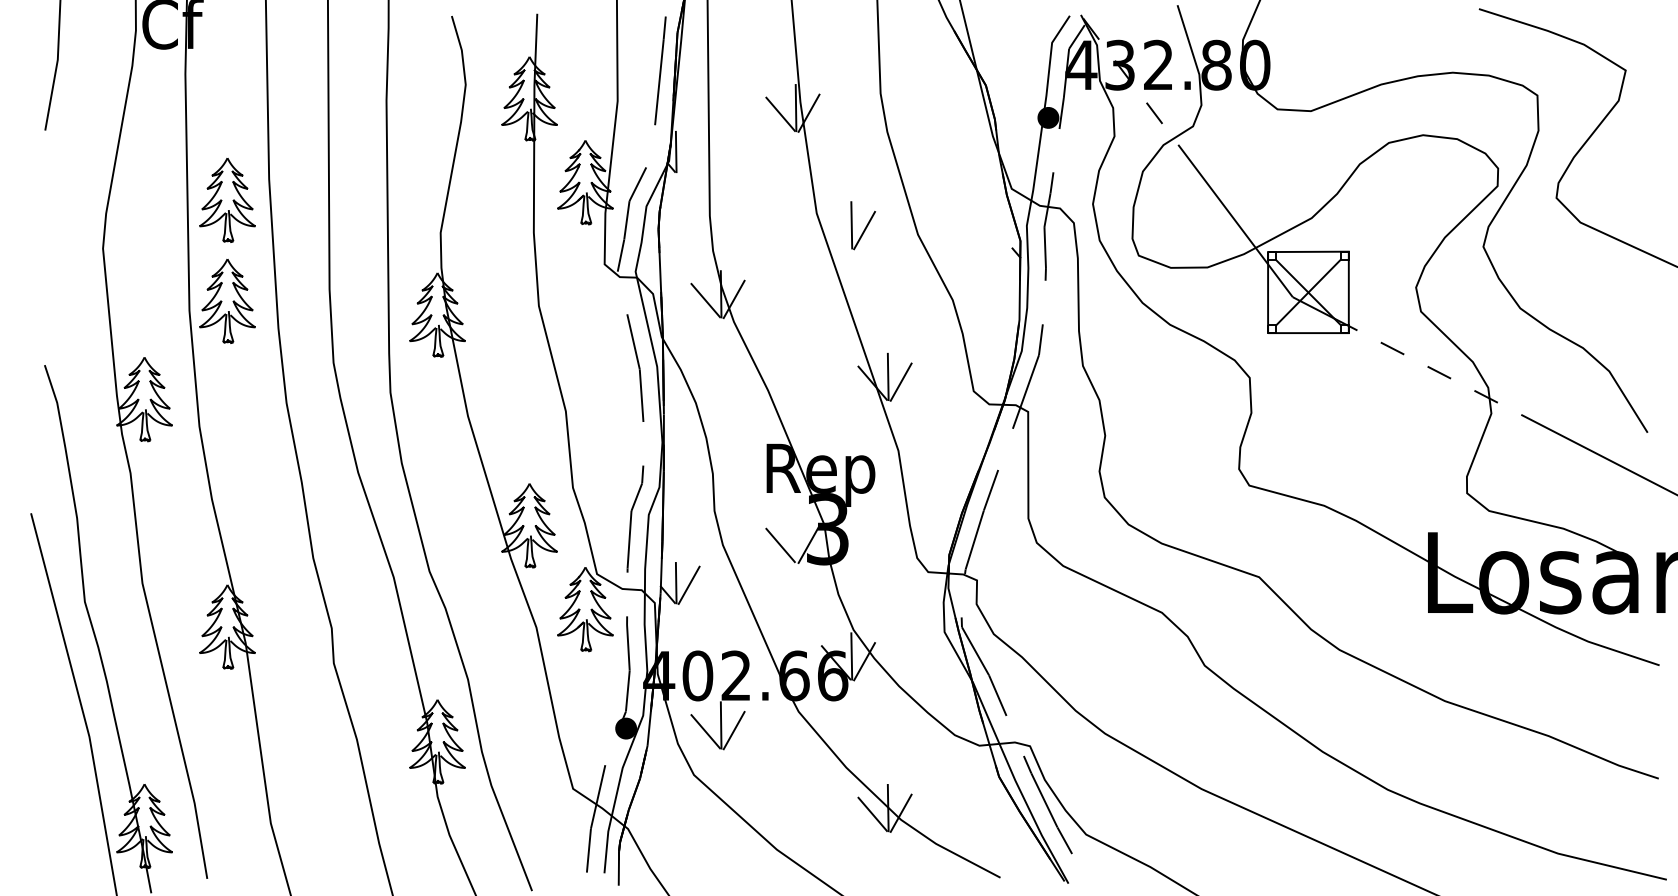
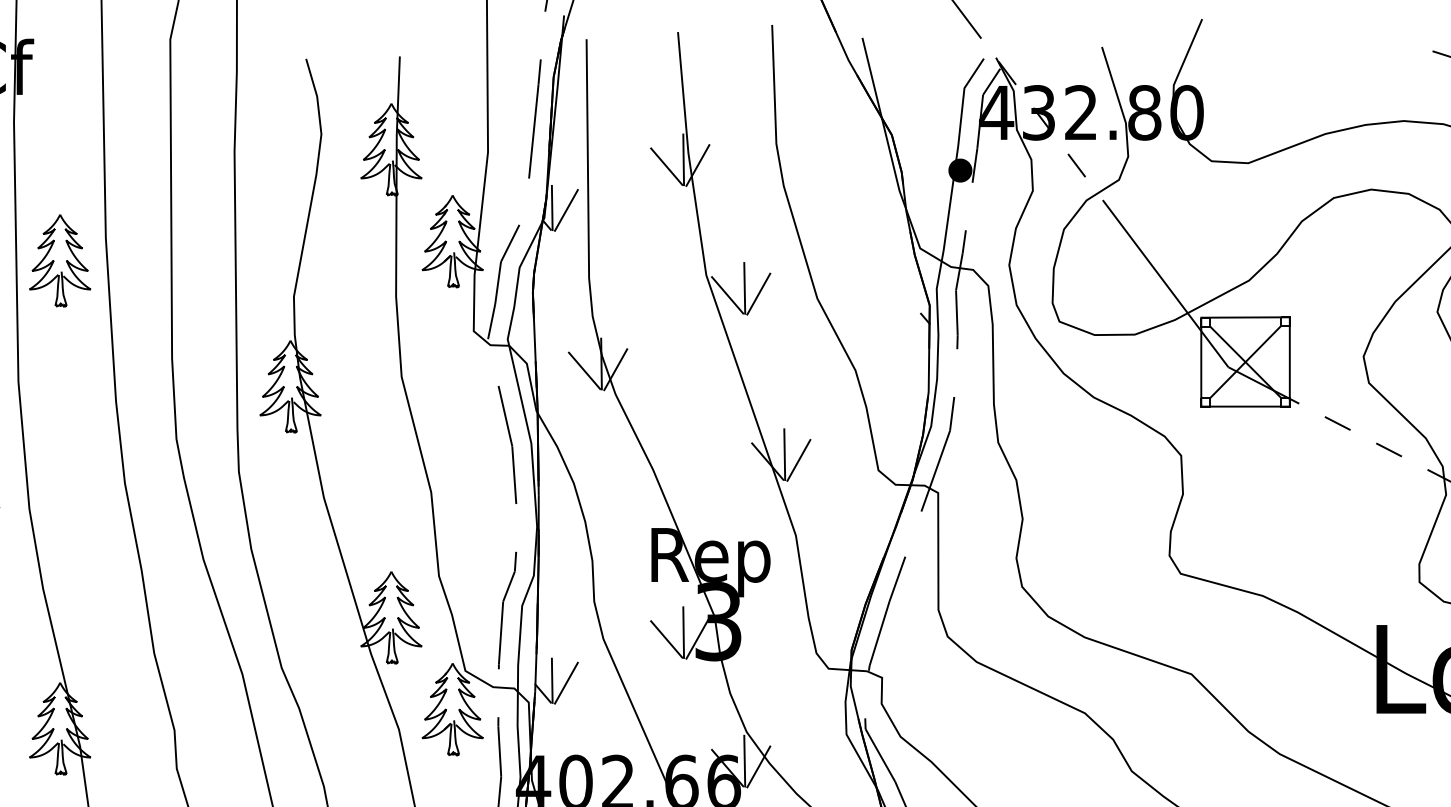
line: (688, 153) -> (565, 209), added
line: (835, 231) -> (726, 295), added
part: (227, 301) -> (60, 371), removed
line: (795, 539) -> (683, 632), added

